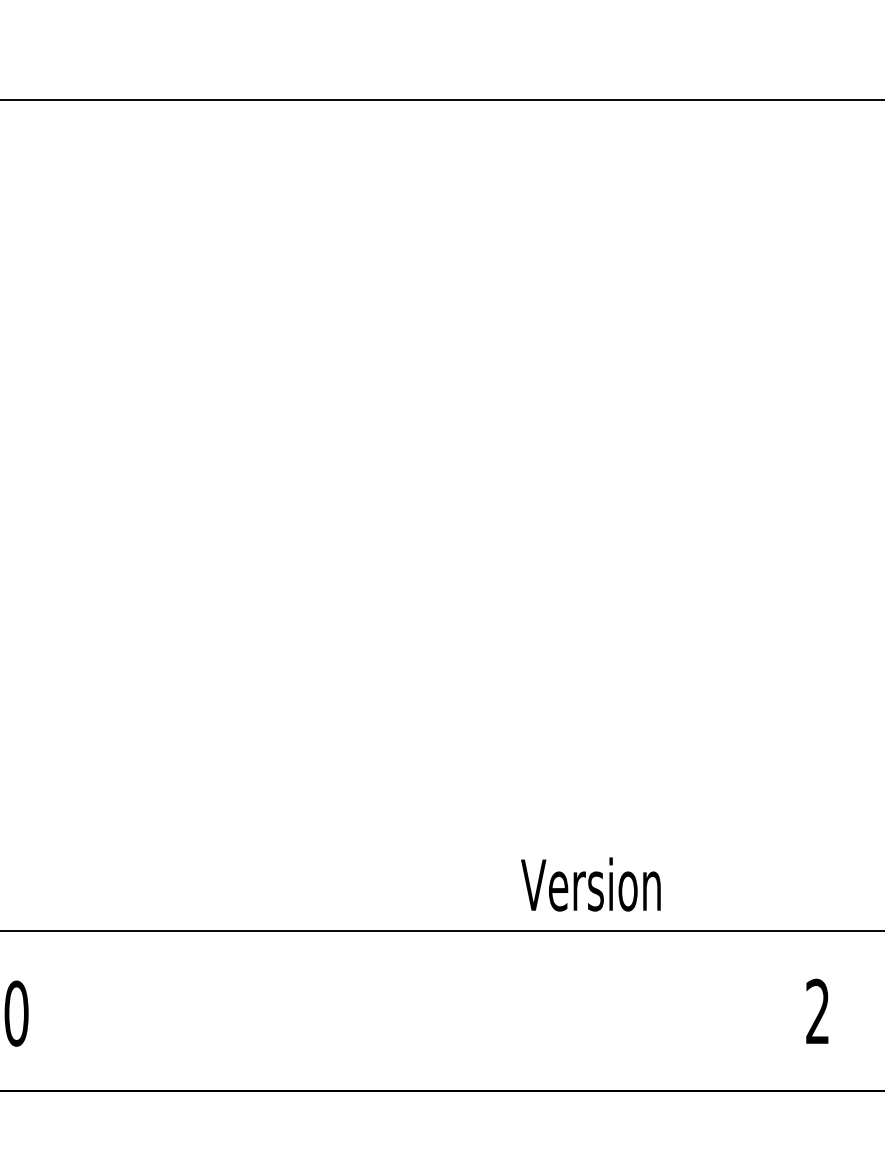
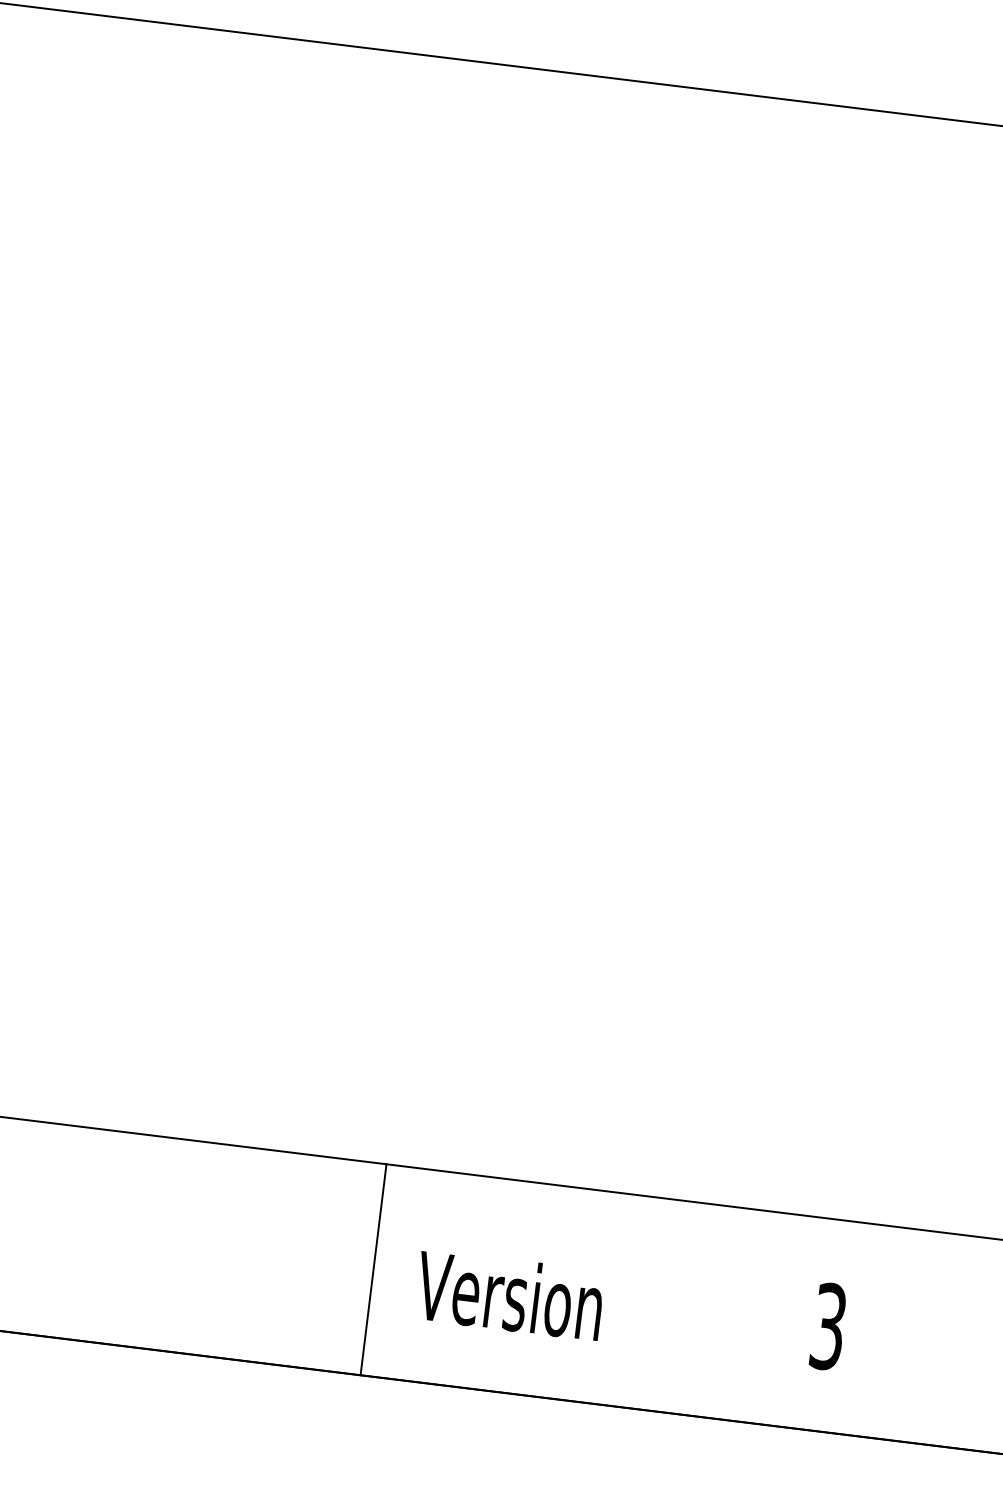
text: (590, 884) -> (509, 1295), moved
line: (473, 1010) -> (374, 1269), added
text: (817, 1011) -> (828, 1326), 2 -> 3

